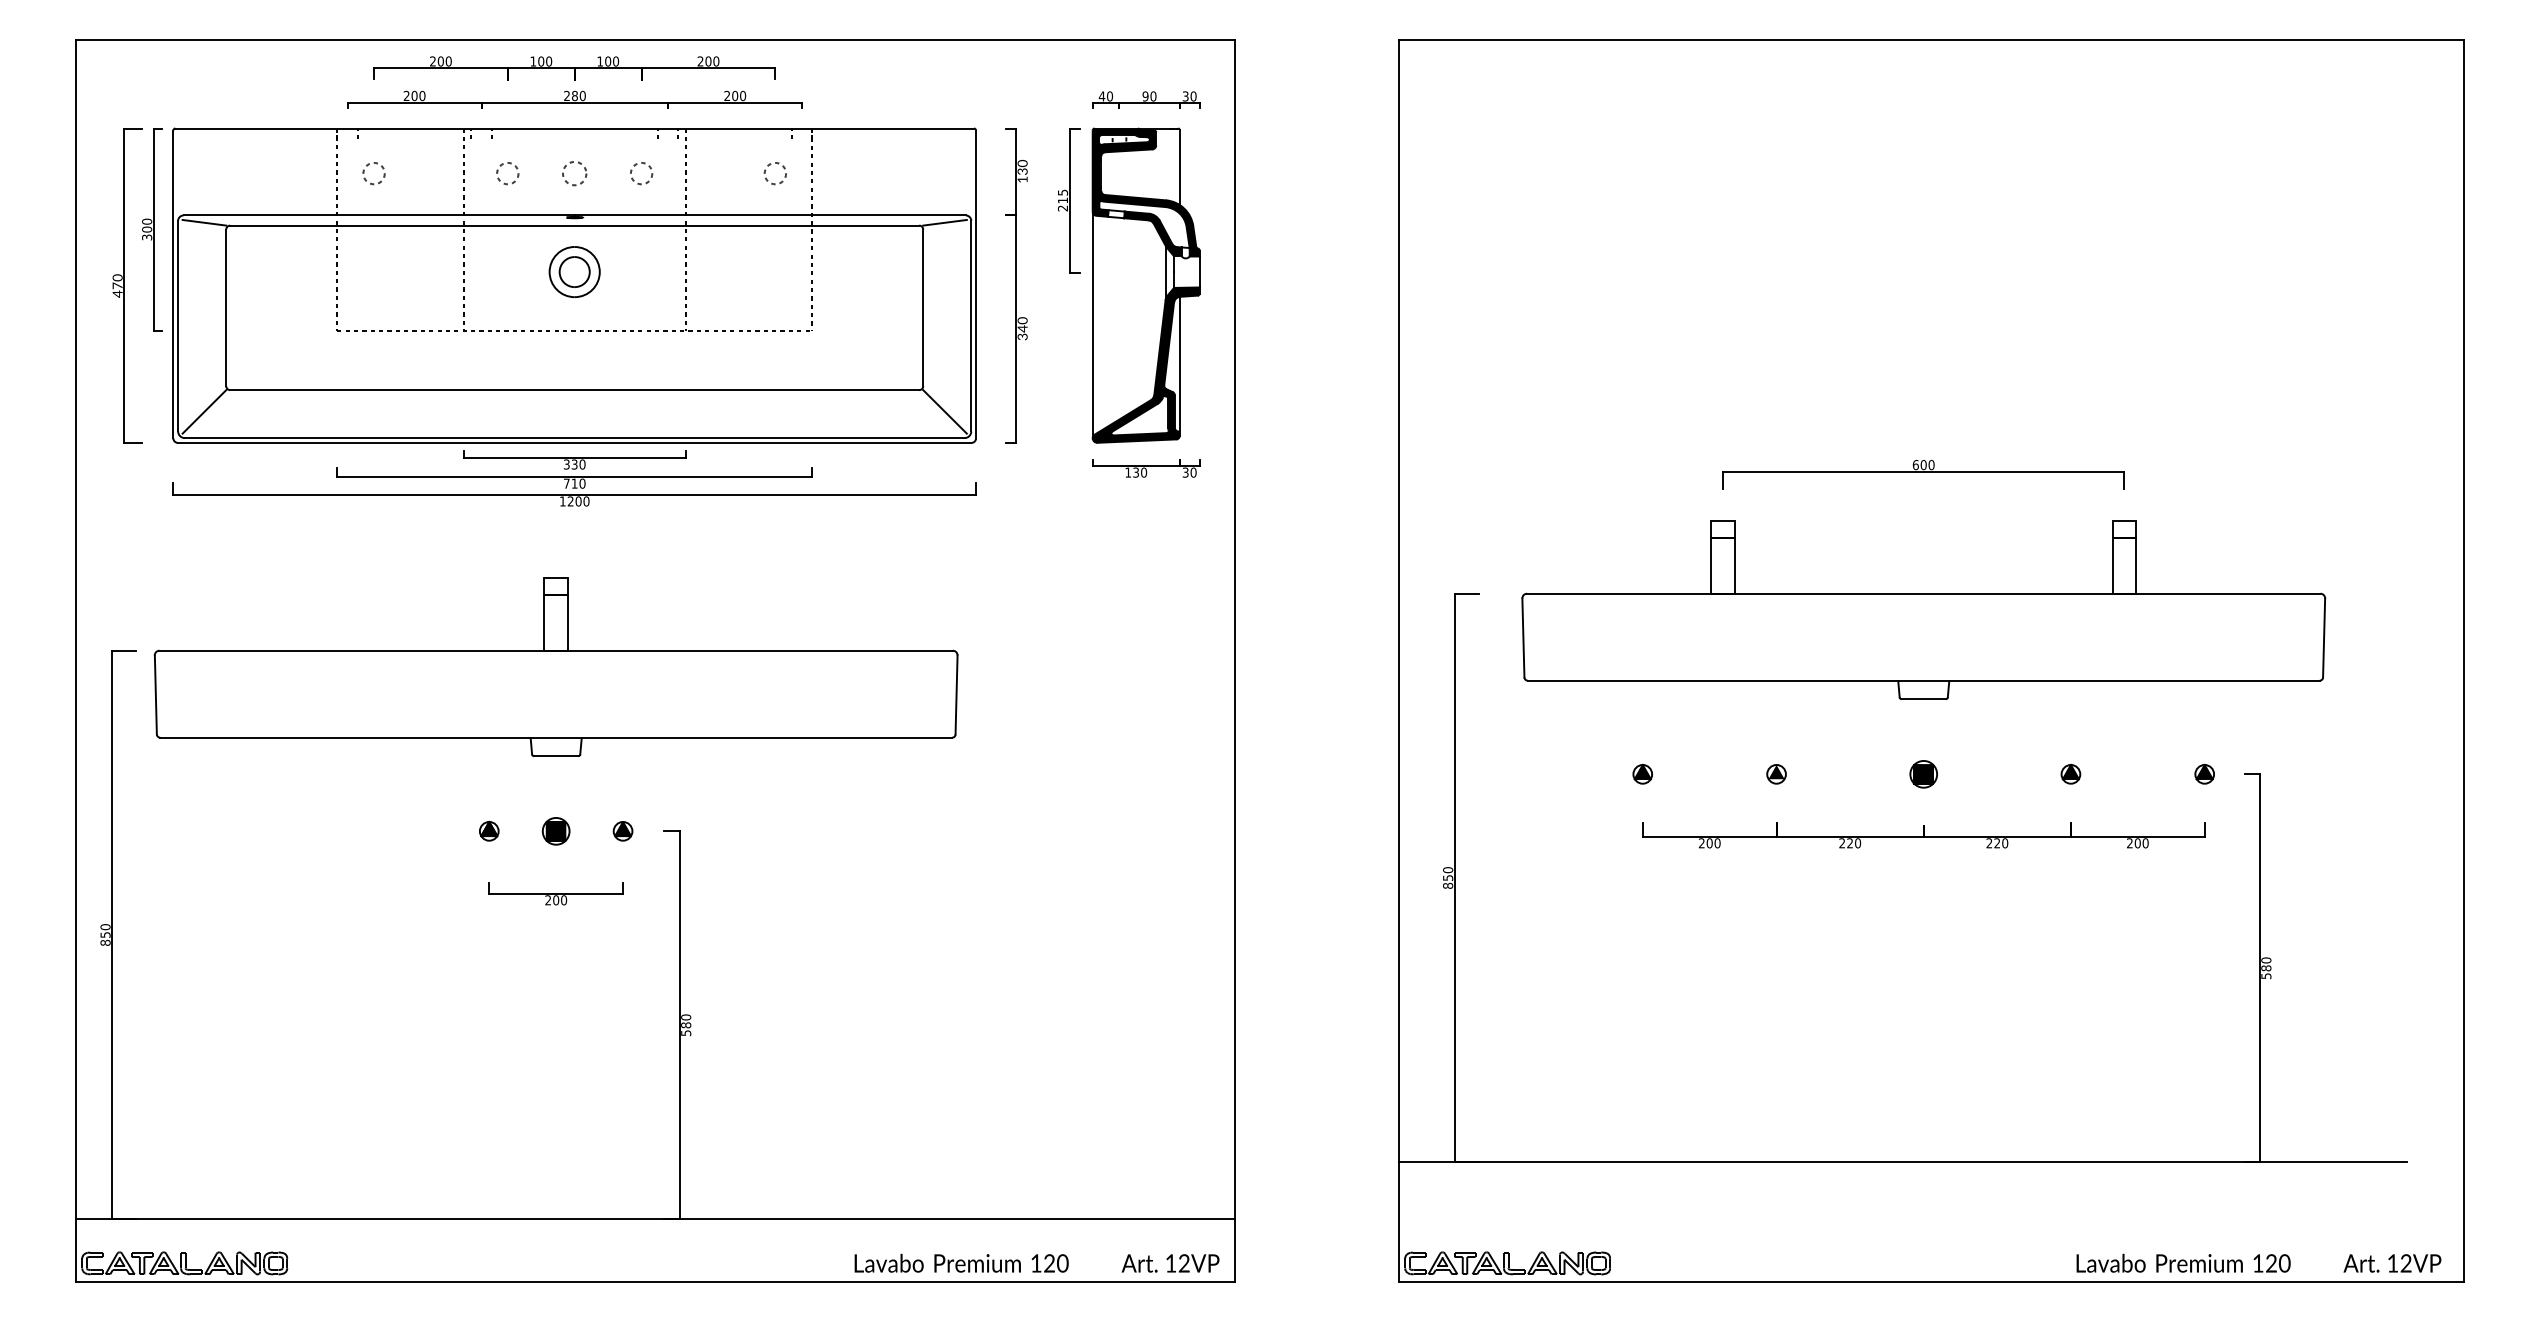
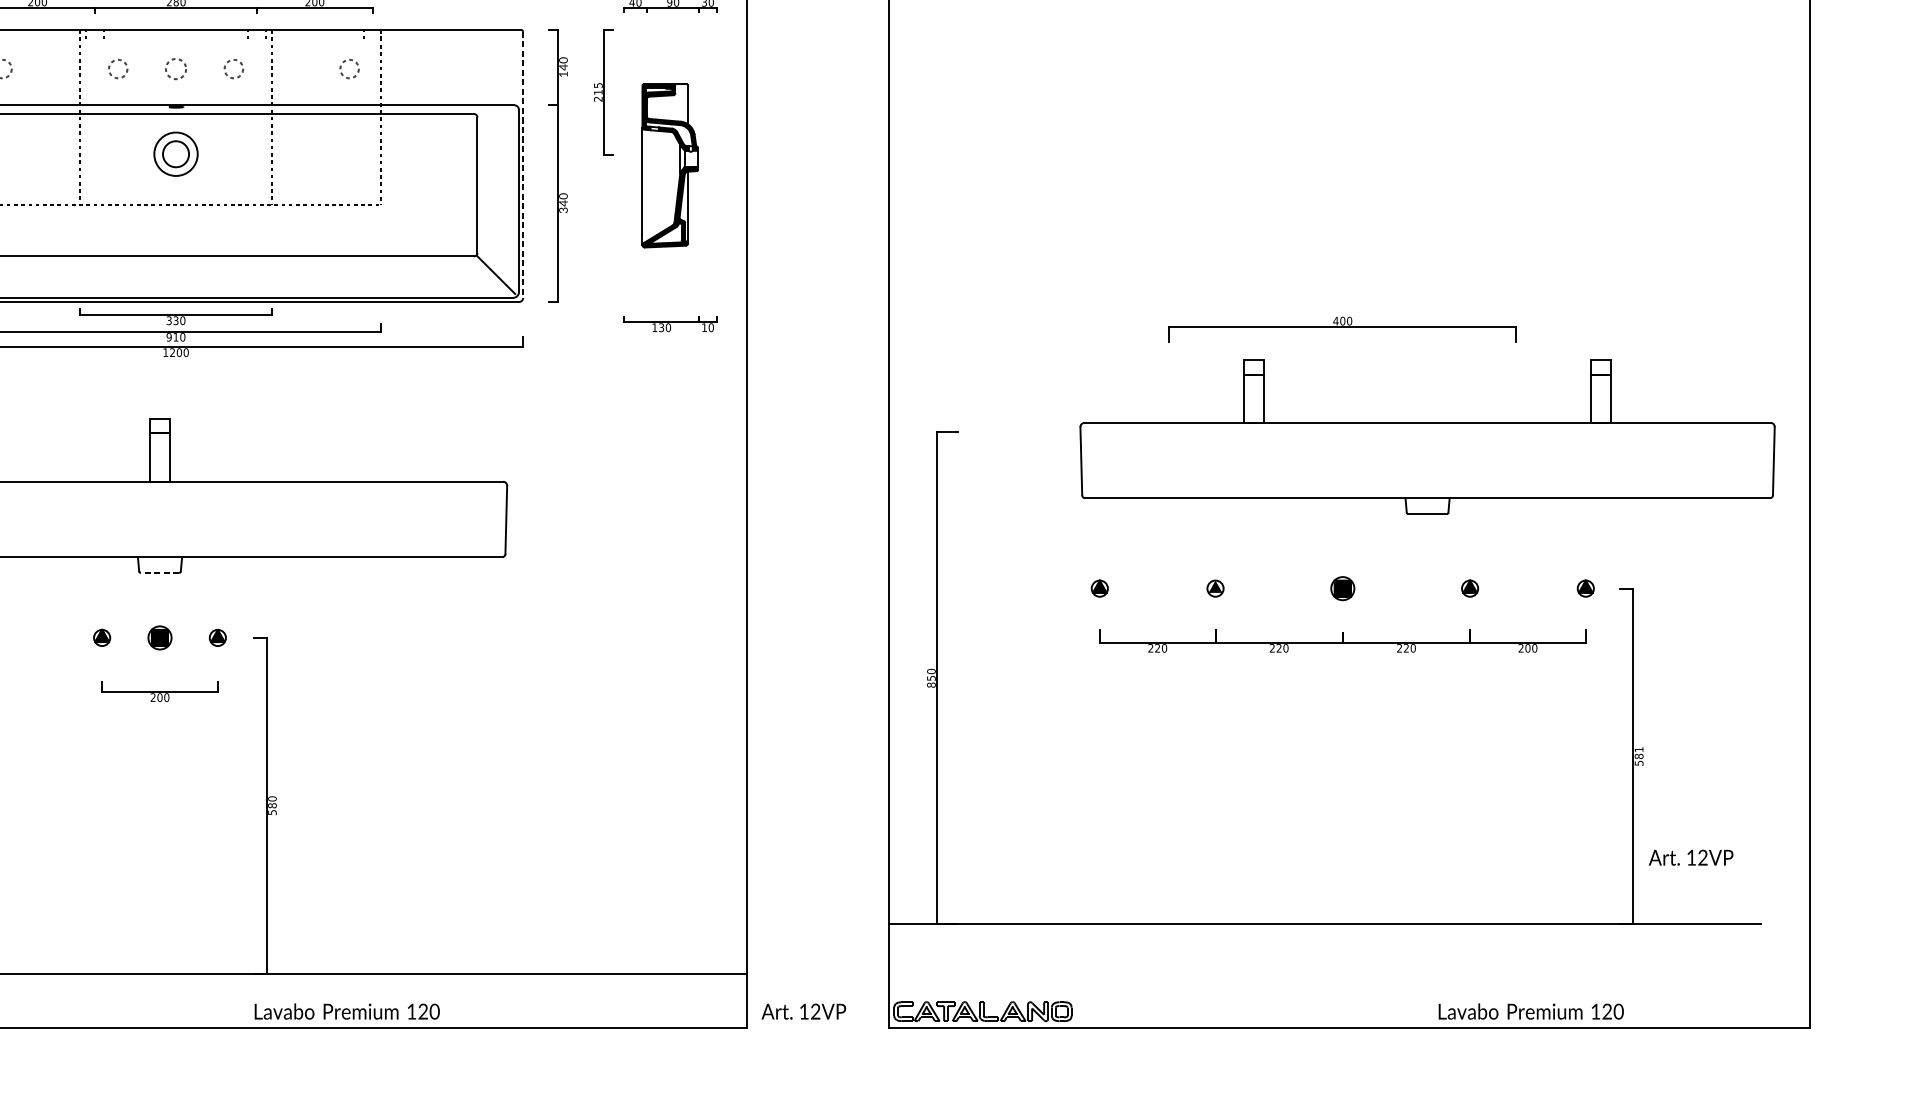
text: (1022, 171) -> (563, 67), 130 -> 140
line: (944, 222) -> (495, 111), removed
line: (976, 284) -> (523, 164), solid -> dashed
part: (1145, 285) -> (669, 165), size x0.6
text: (1915, 465) -> (1335, 321), 600 -> 400
text: (1185, 472) -> (704, 327), 30 -> 10
text: (566, 483) -> (168, 337), 710 -> 910
part: (1923, 609) -> (1427, 436), moved
line: (555, 756) -> (159, 573), solid -> dashed
text: (1709, 843) -> (1157, 648), 200 -> 220
text: (2266, 960) -> (1639, 749), 580 -> 581
text: (961, 1262) -> (347, 1010), moved
text: (2183, 1262) -> (1531, 1010), moved
text: (1170, 1263) -> (803, 1011), moved
text: (2392, 1263) -> (1691, 857), moved

